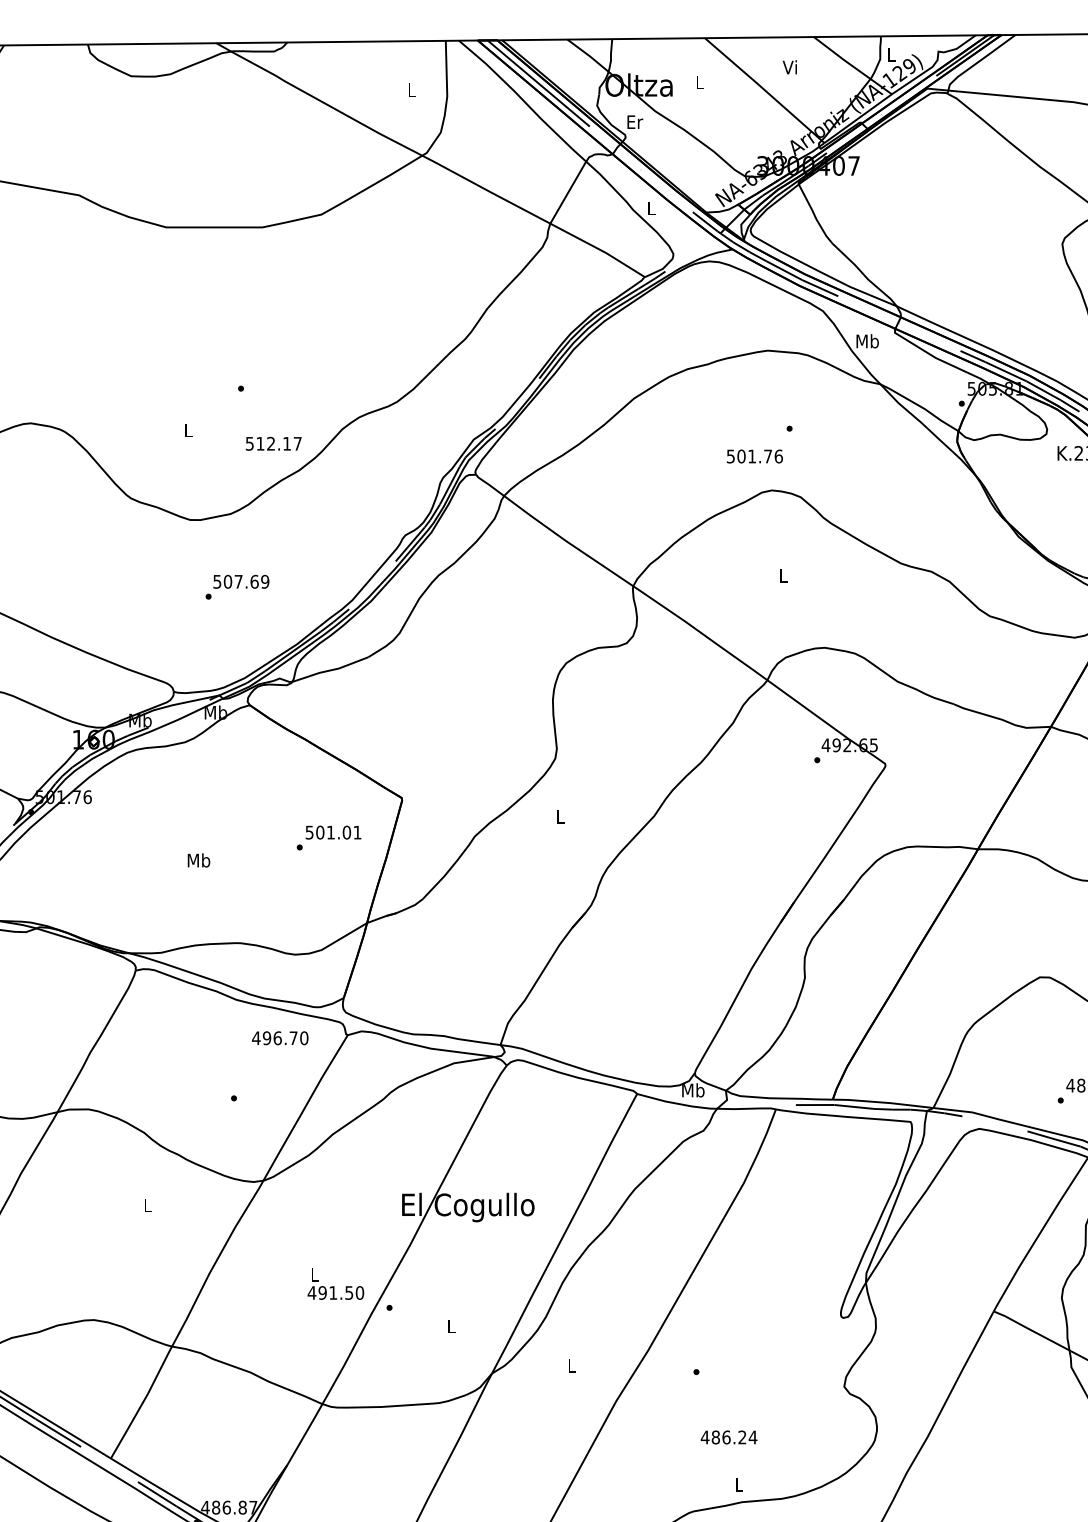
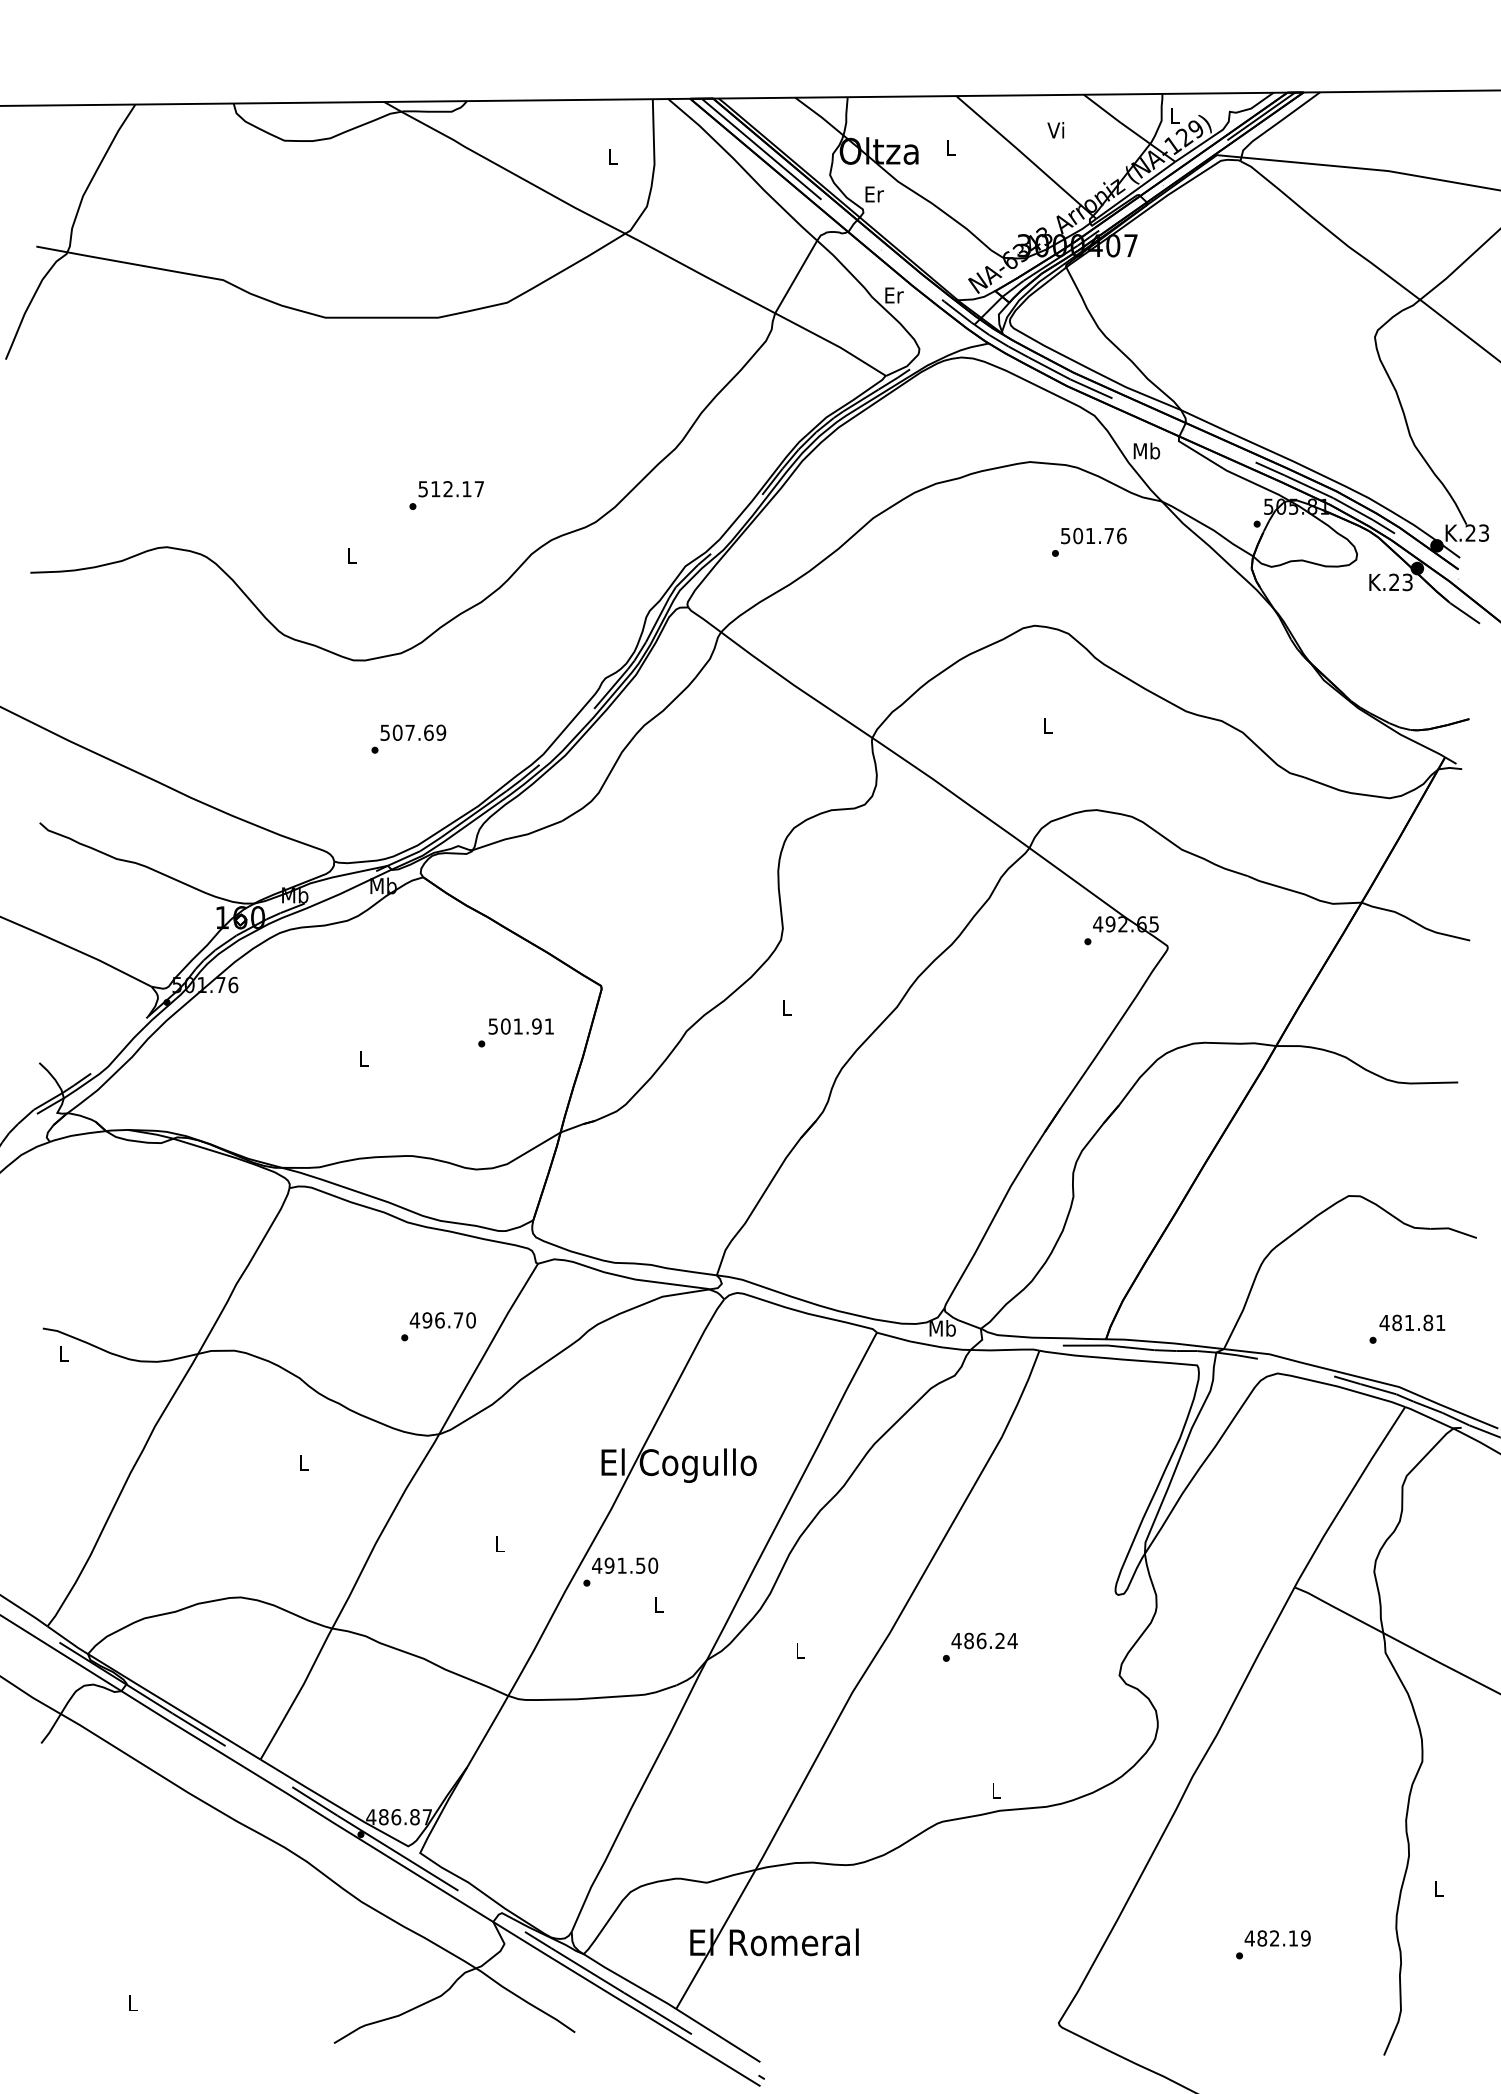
text: (652, 208) -> (894, 295), L -> Er
text: (273, 444) -> (450, 489), moved
text: (754, 456) -> (1093, 535), moved
text: (346, 832) -> (536, 1026), 501.01 -> 501.91
text: (198, 859) -> (363, 1058), Mb -> L
text: (279, 1038) -> (442, 1320), moved
text: (336, 1292) -> (625, 1565), moved
text: (729, 1437) -> (984, 1640), moved

